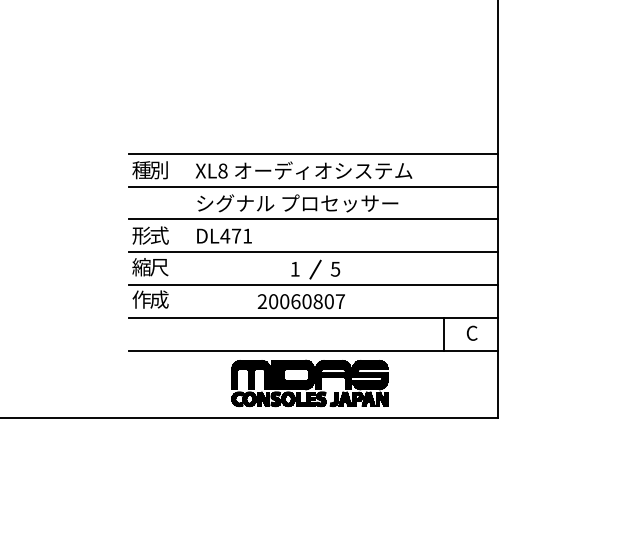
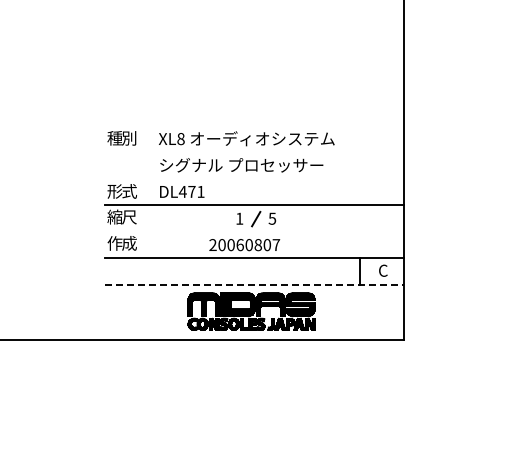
line: (313, 153) -> (254, 124), removed
line: (313, 186) -> (254, 151), removed
line: (313, 219) -> (254, 178), removed
line: (313, 284) -> (254, 231), removed
line: (313, 350) -> (254, 284), solid -> dashed

